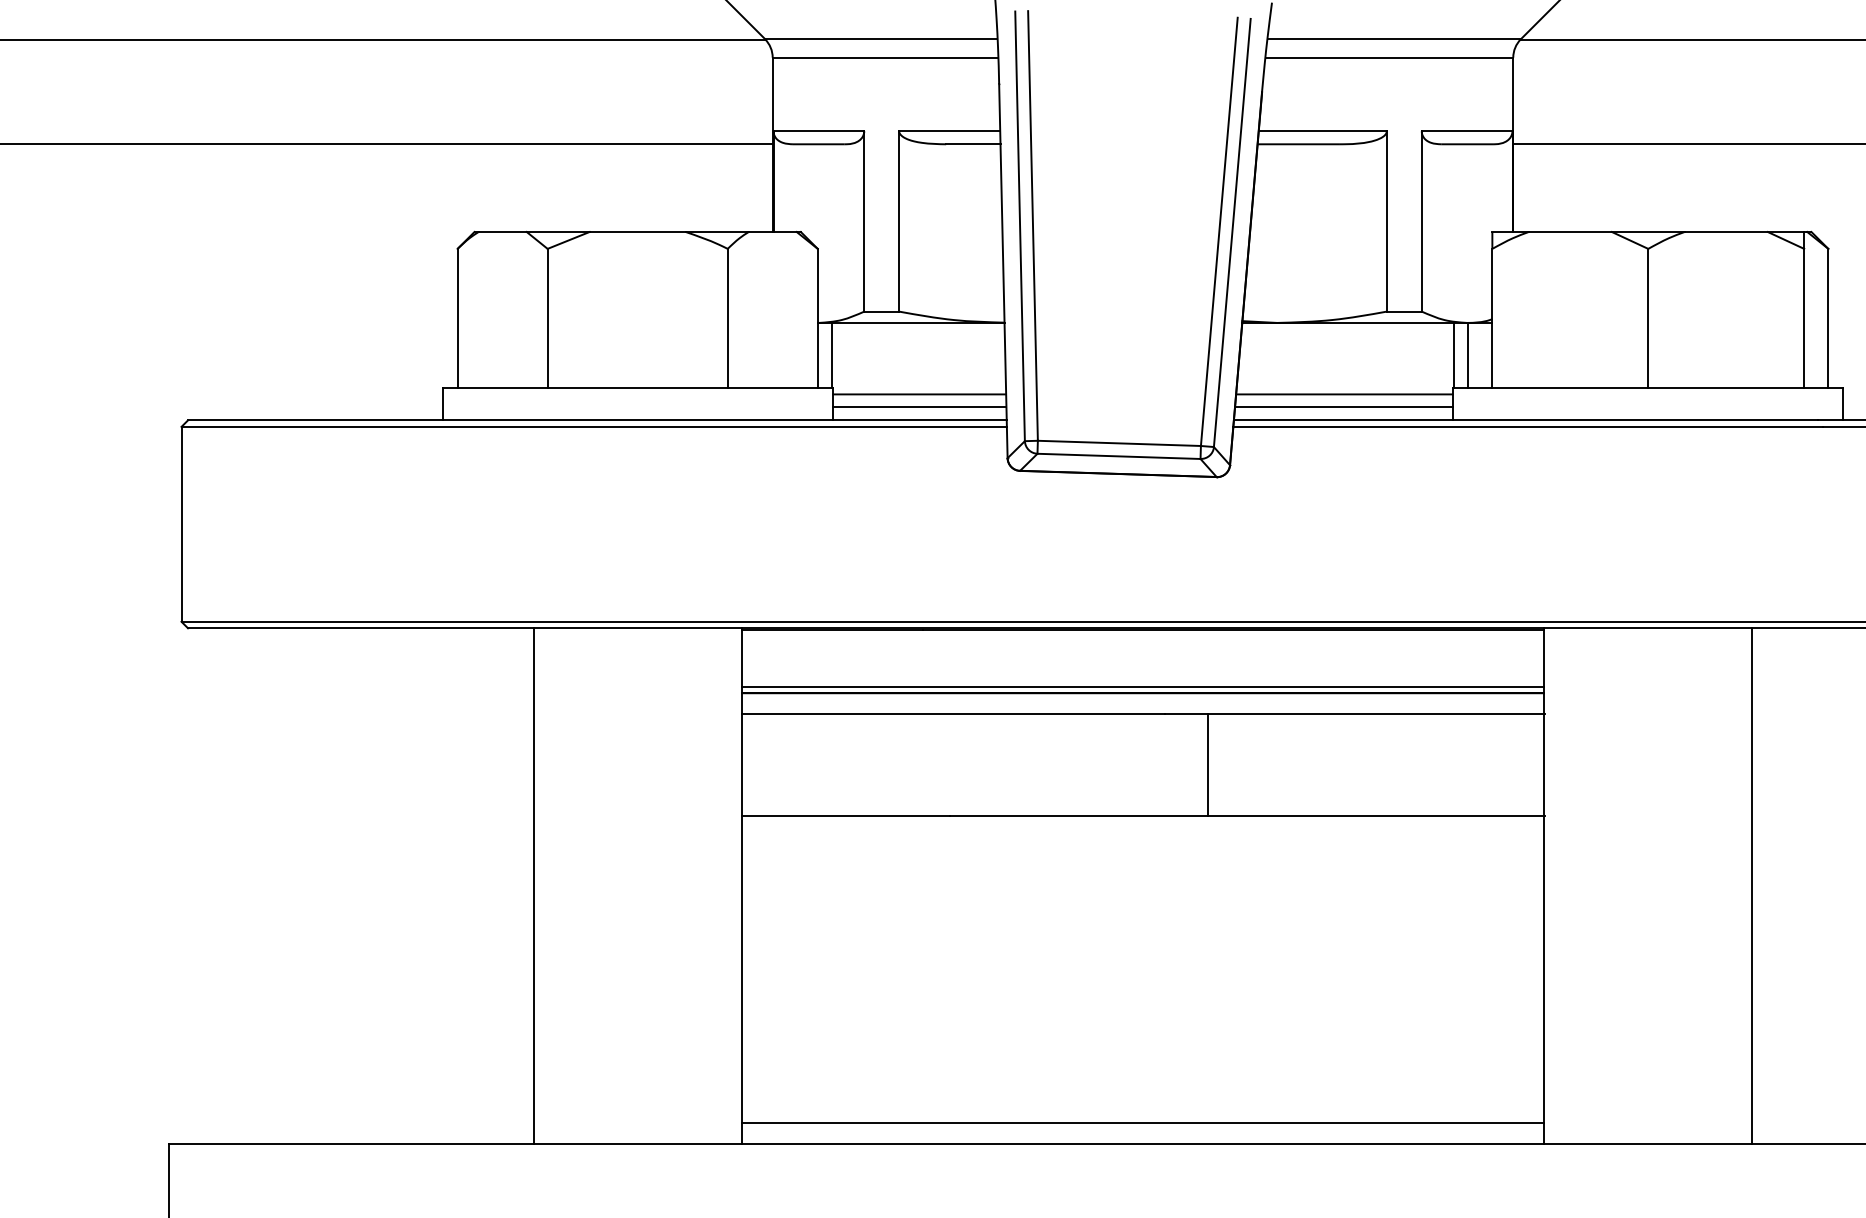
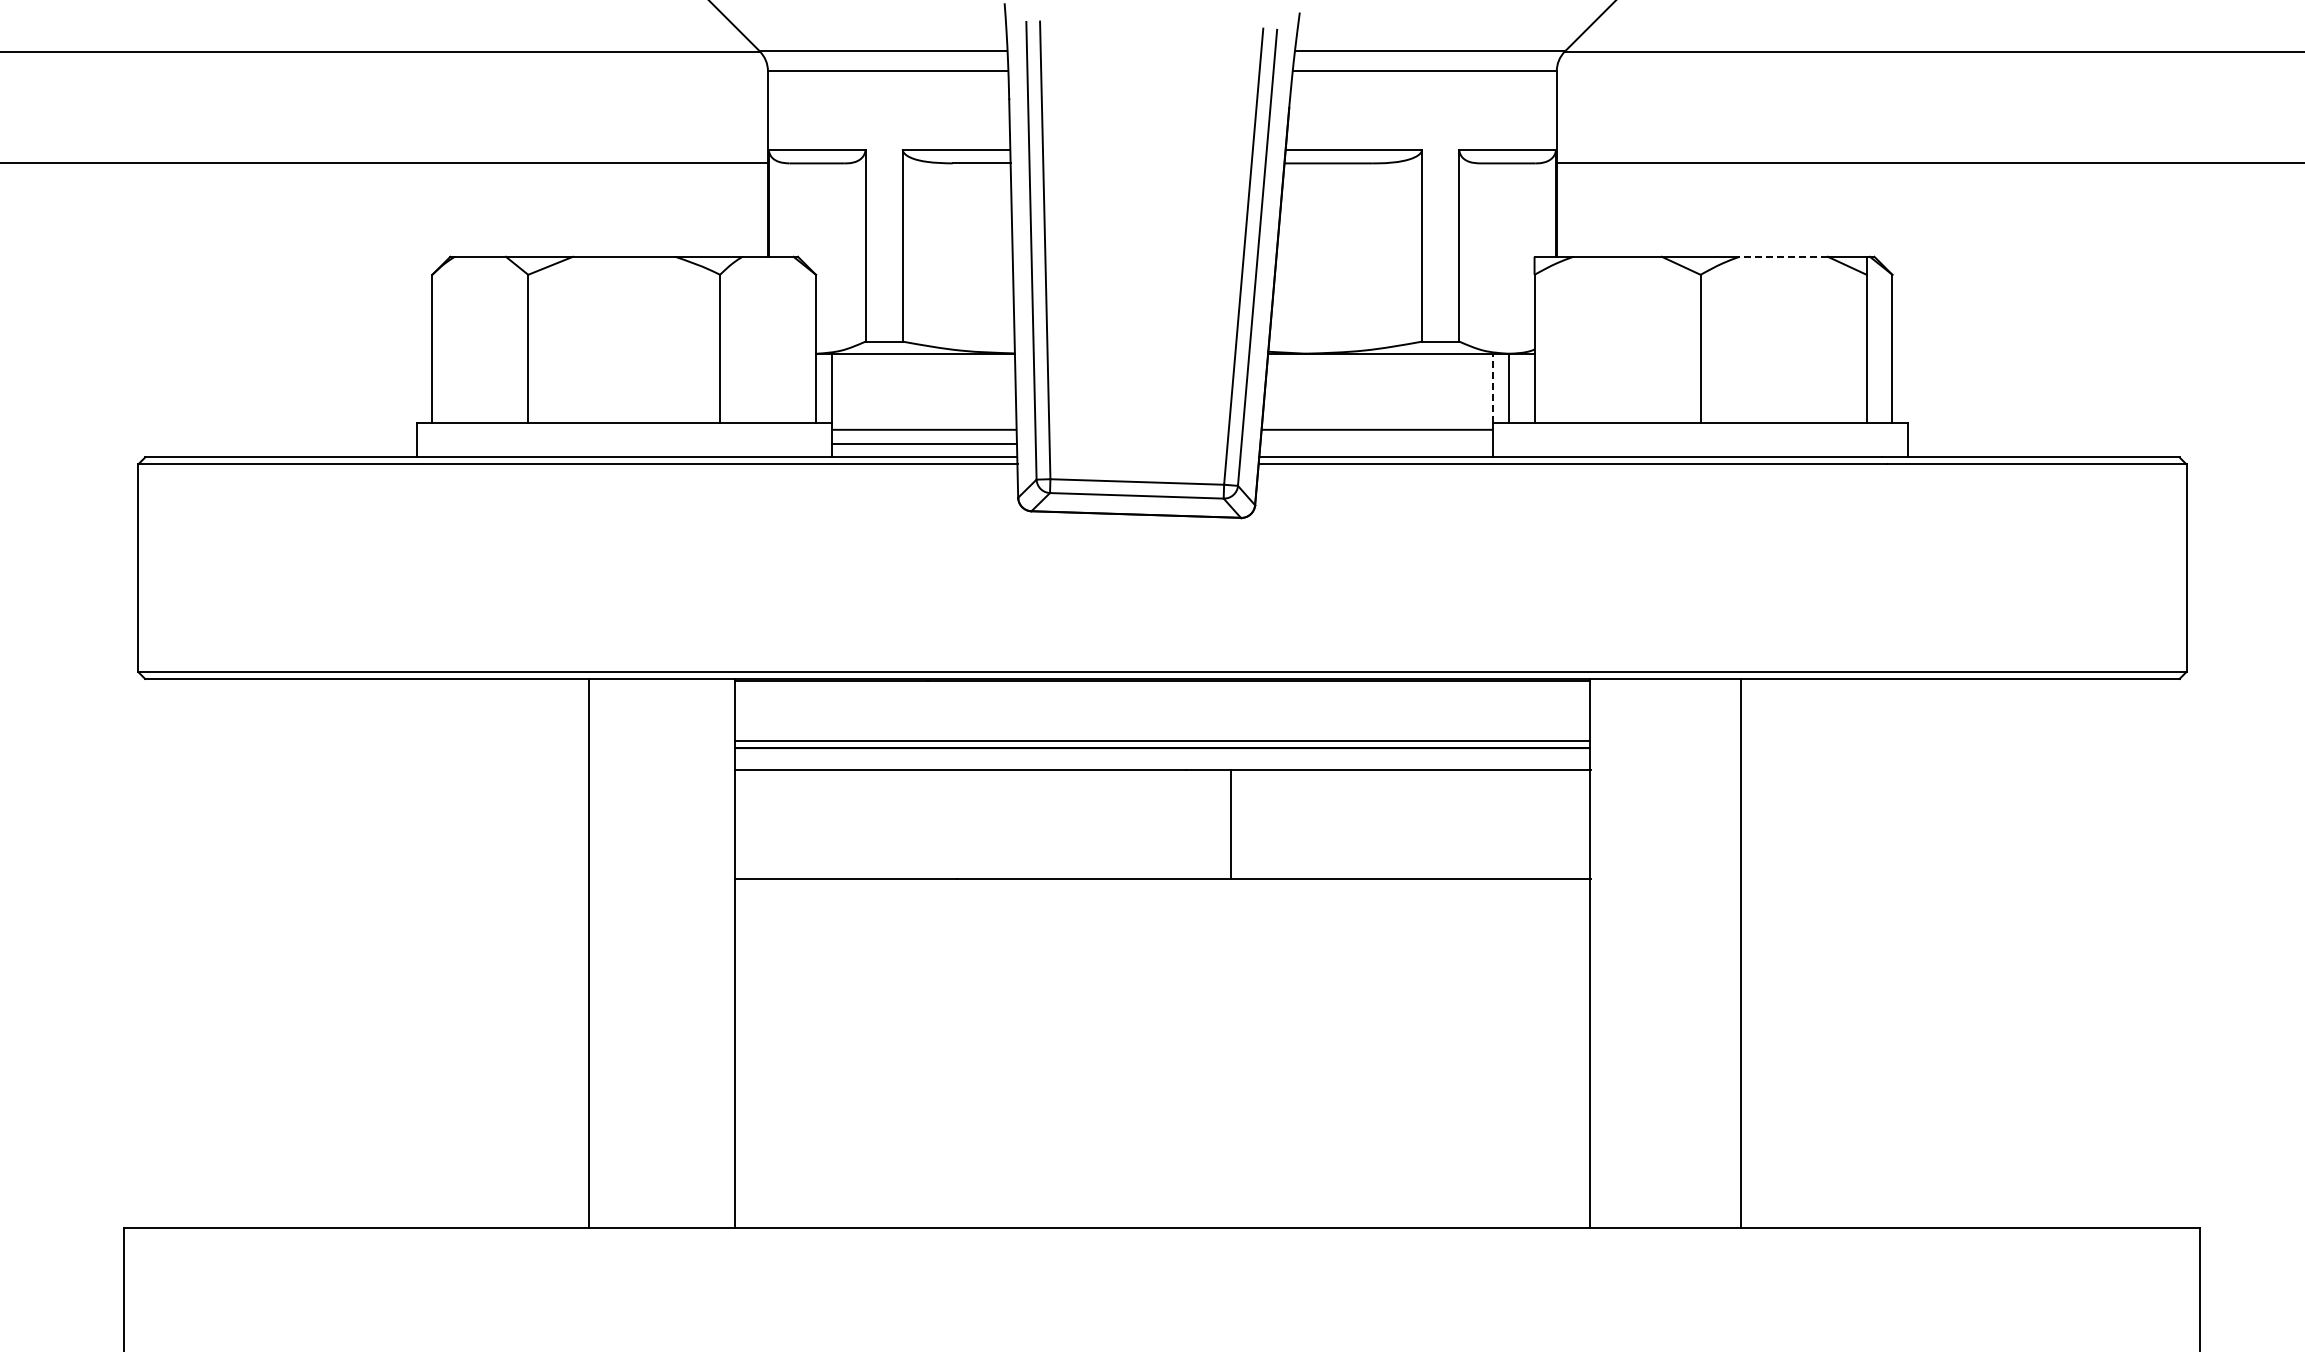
line: (1726, 231) -> (1783, 256), solid -> dashed
line: (1453, 355) -> (1493, 388), solid -> dashed
line: (1343, 407) -> (1376, 443), removed
line: (533, 886) -> (589, 953), moved
line: (1752, 886) -> (1741, 953), moved
line: (1142, 1123) -> (1161, 1206), removed

